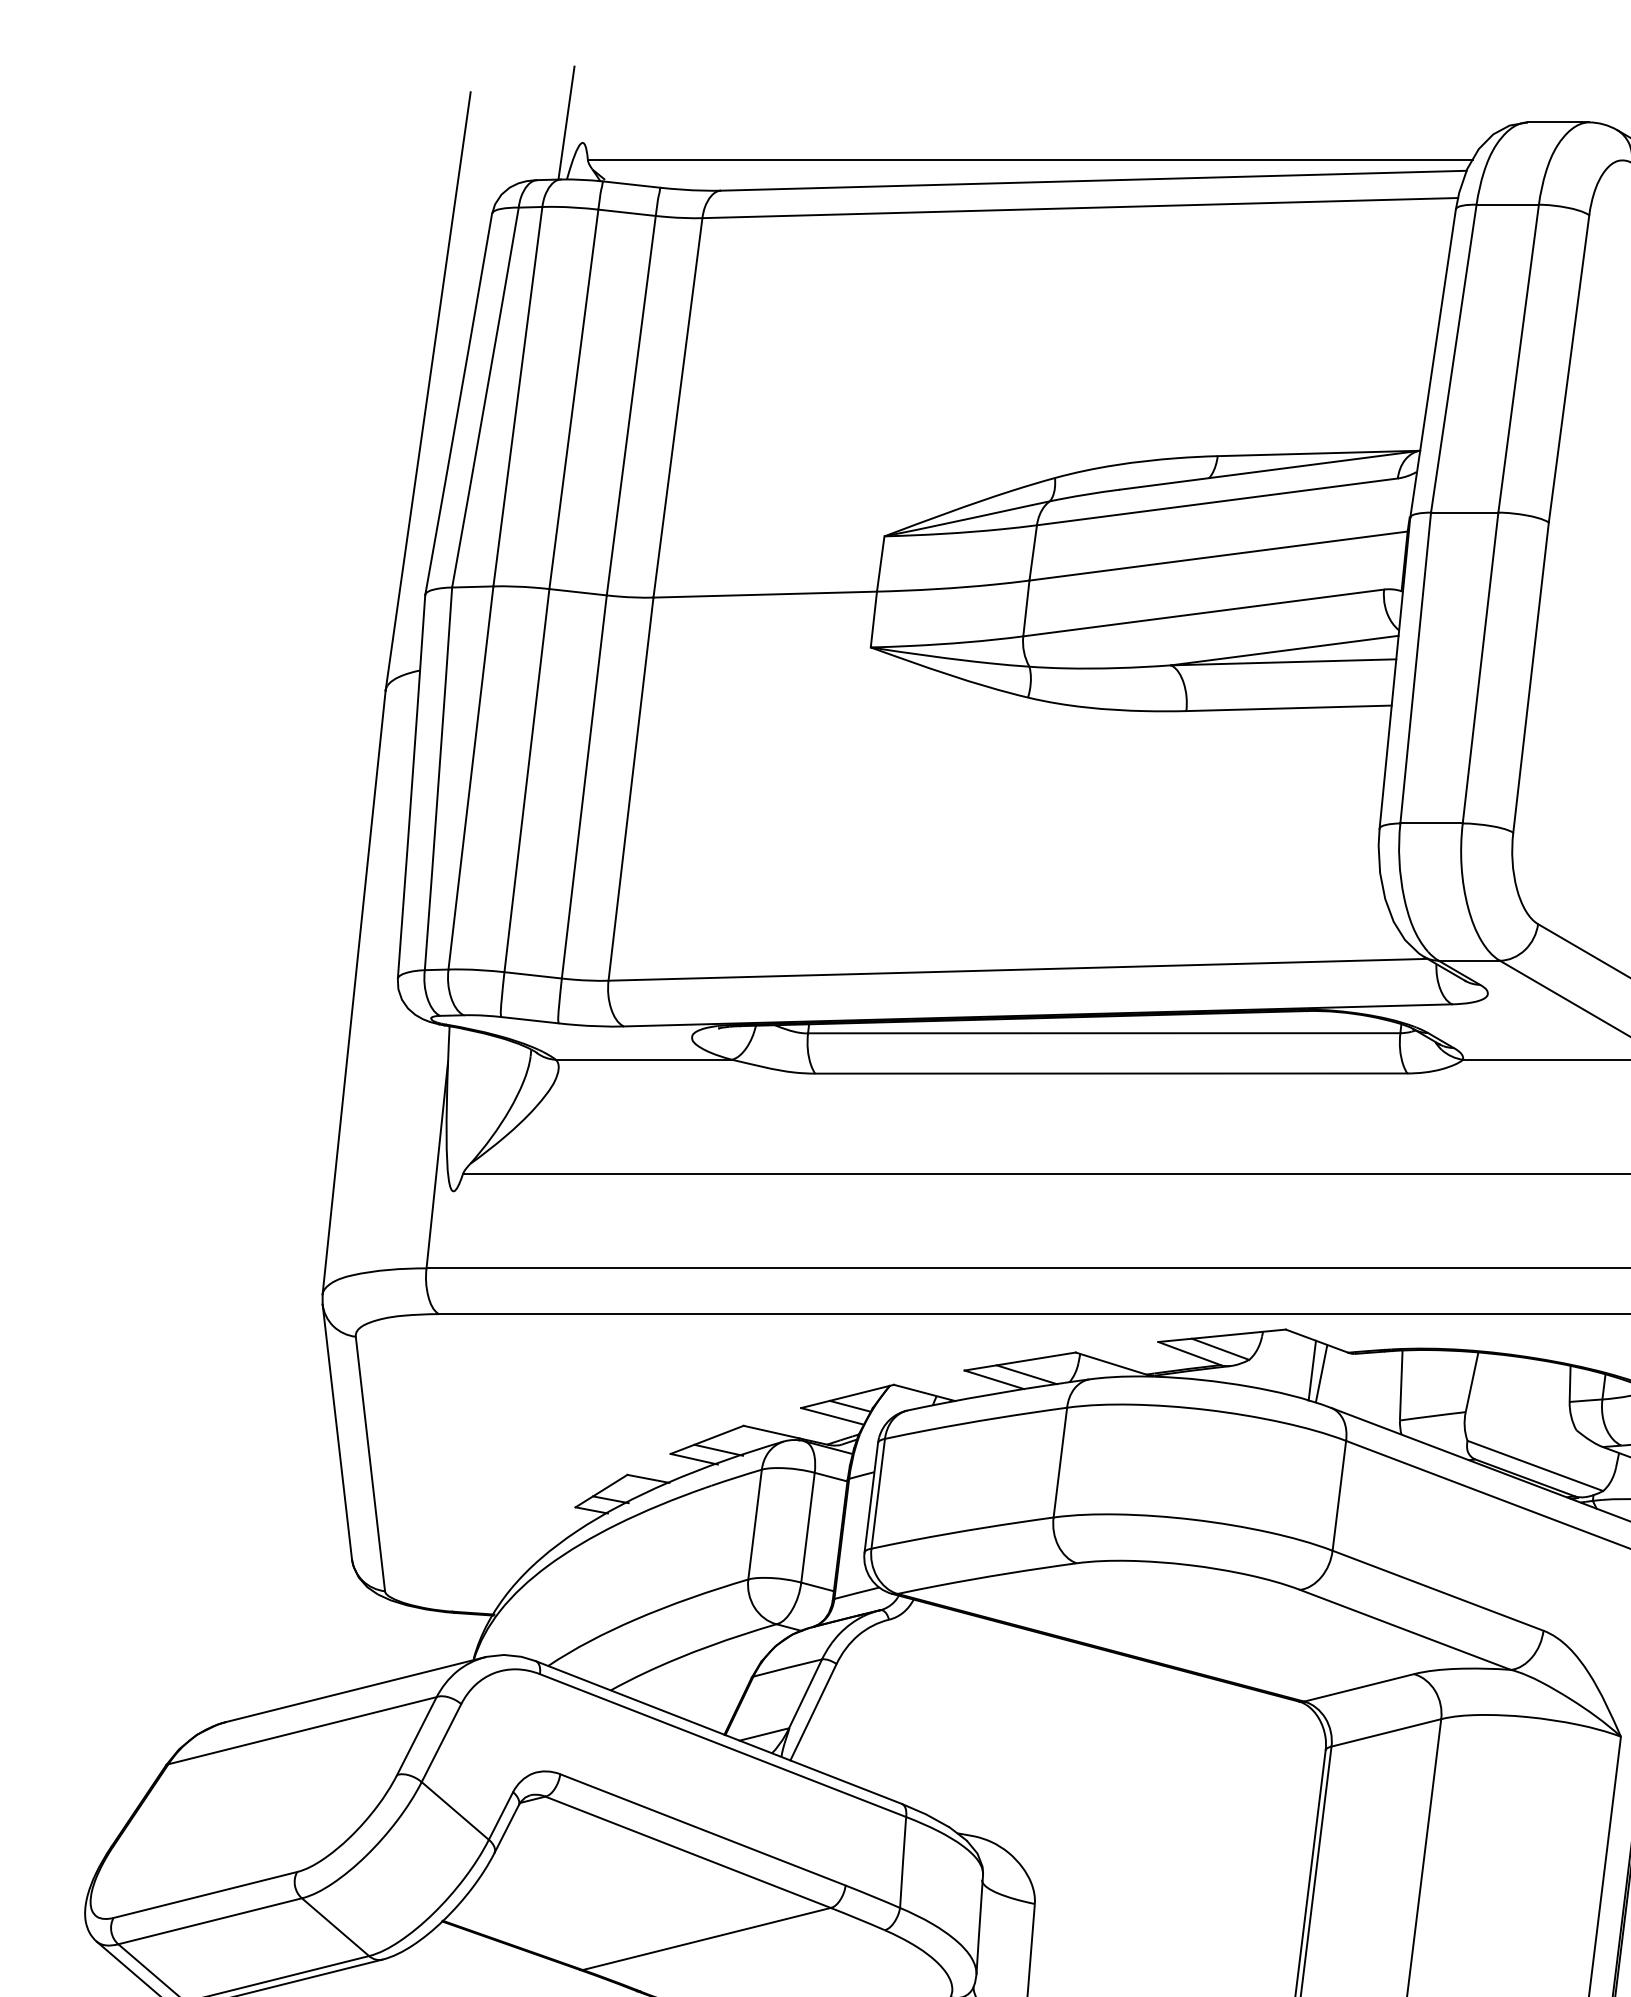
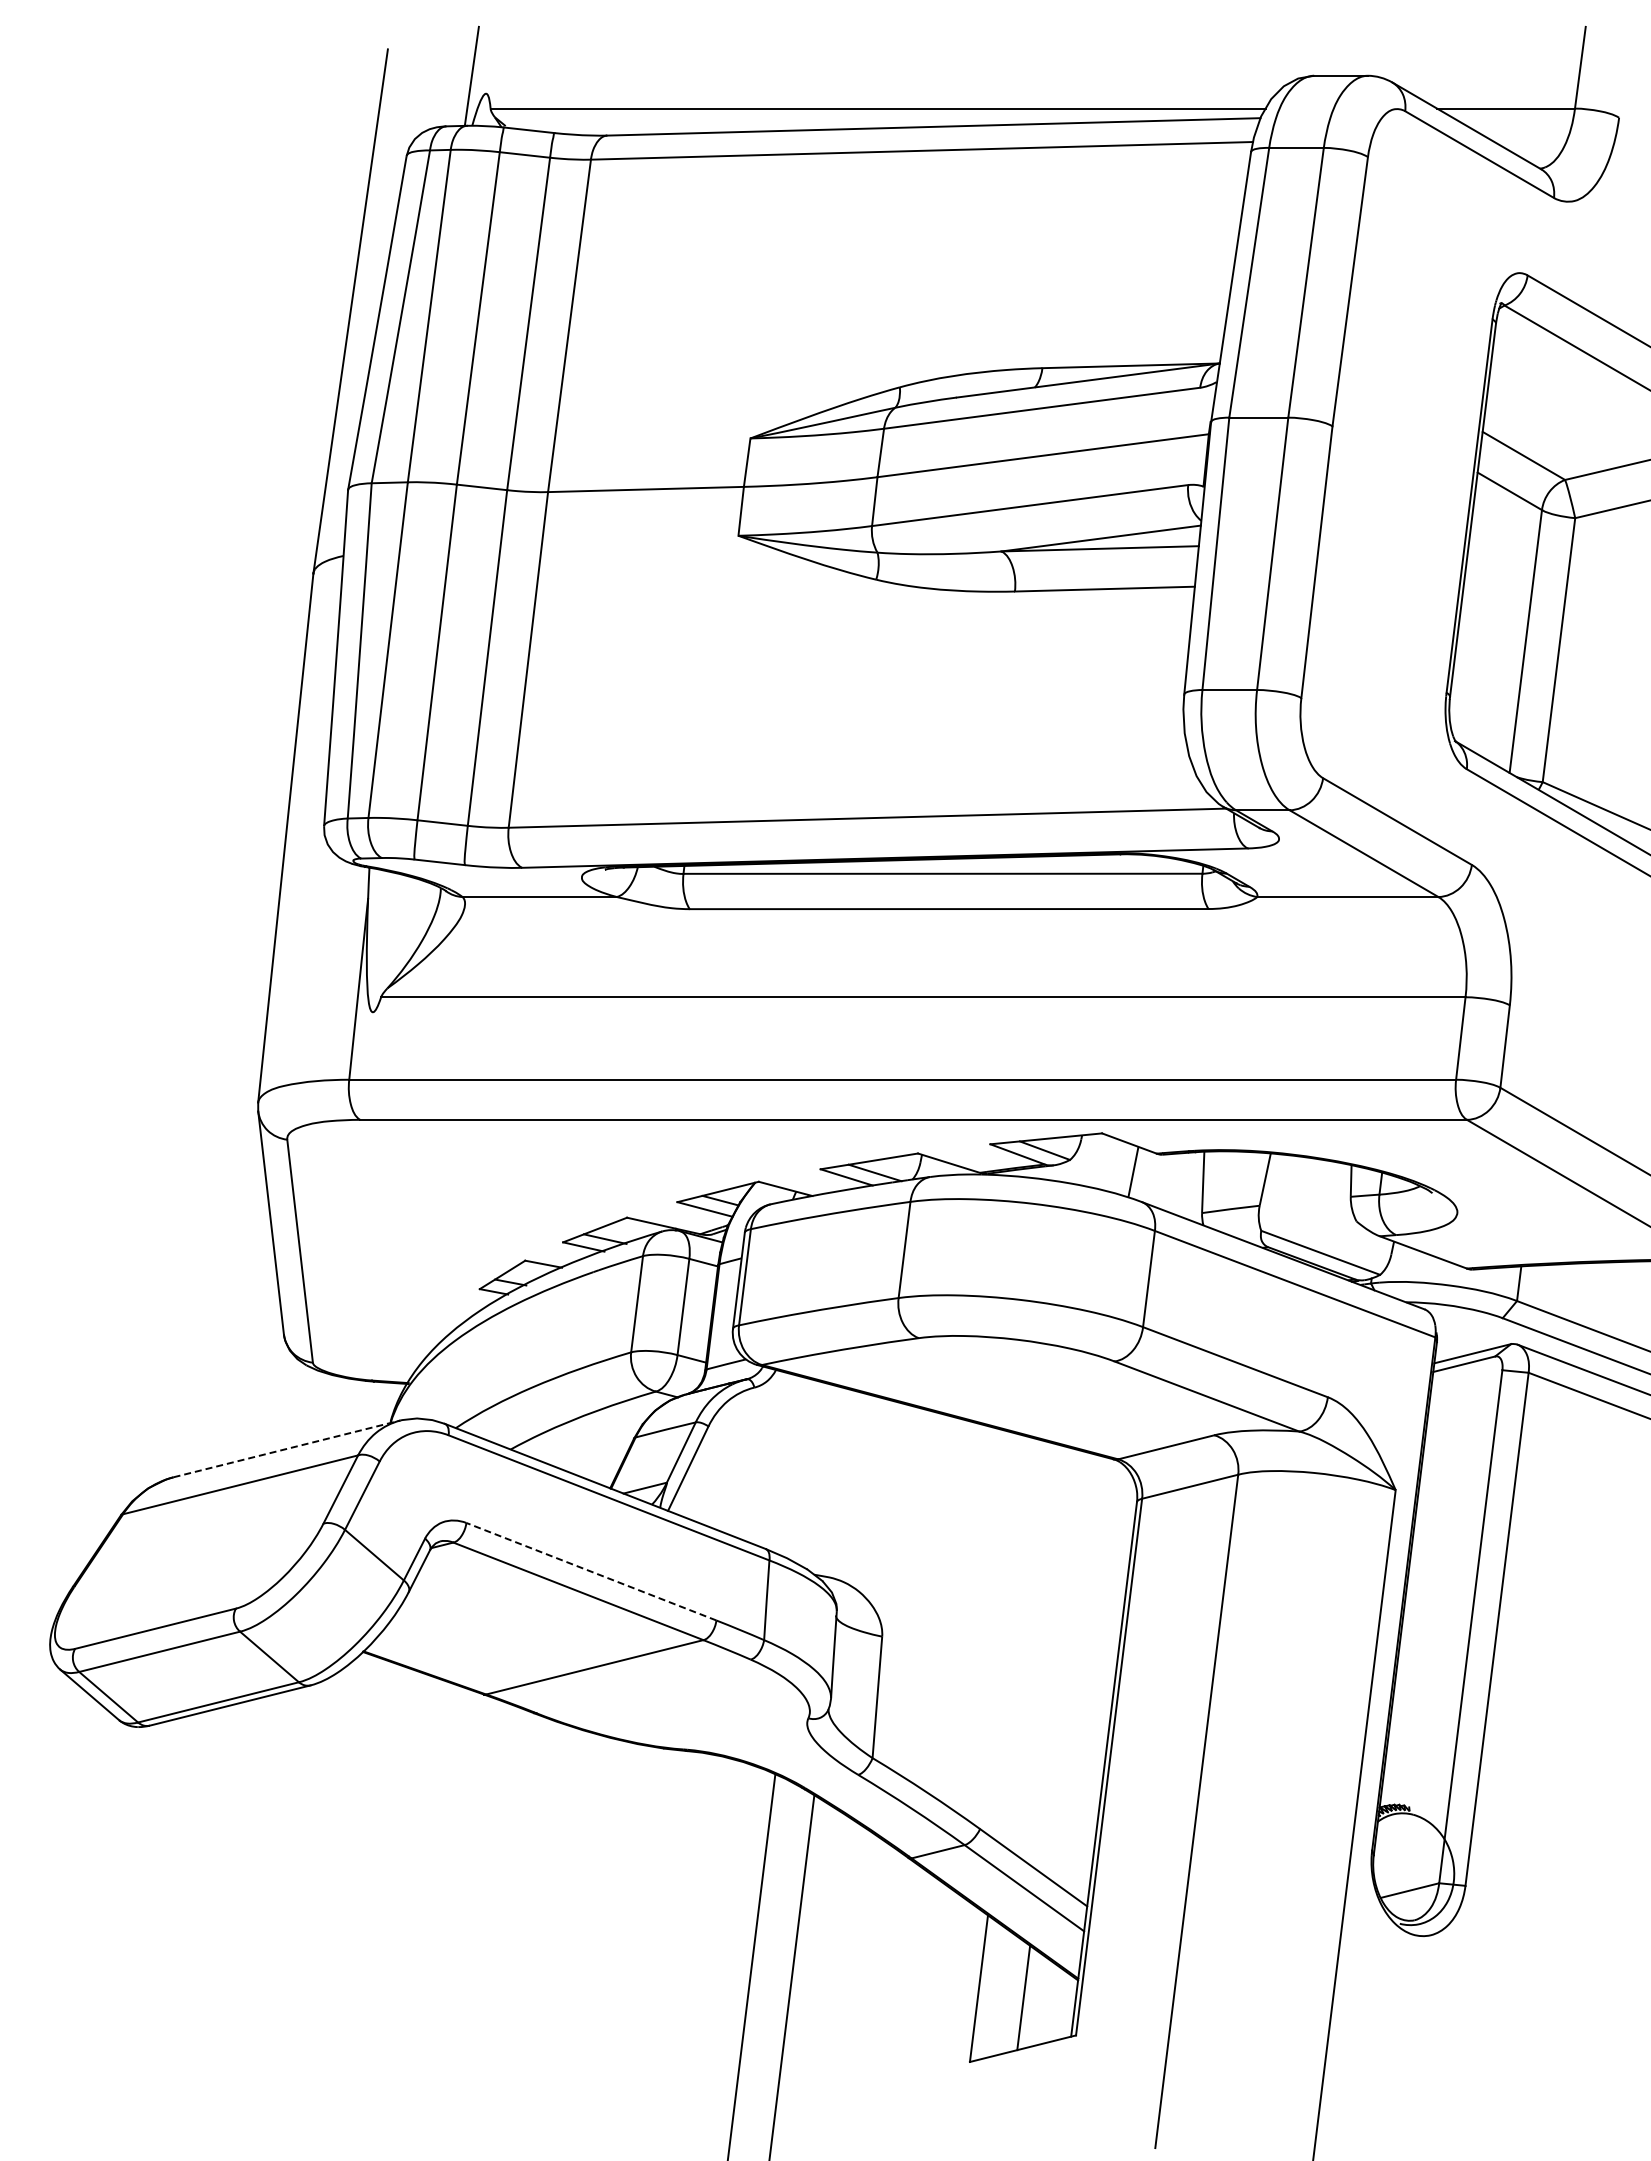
line: (1312, 1370) -> (1125, 1169), removed
line: (356, 1689) -> (287, 1448), solid -> dashed
line: (701, 1829) -> (590, 1571), solid -> dashed

